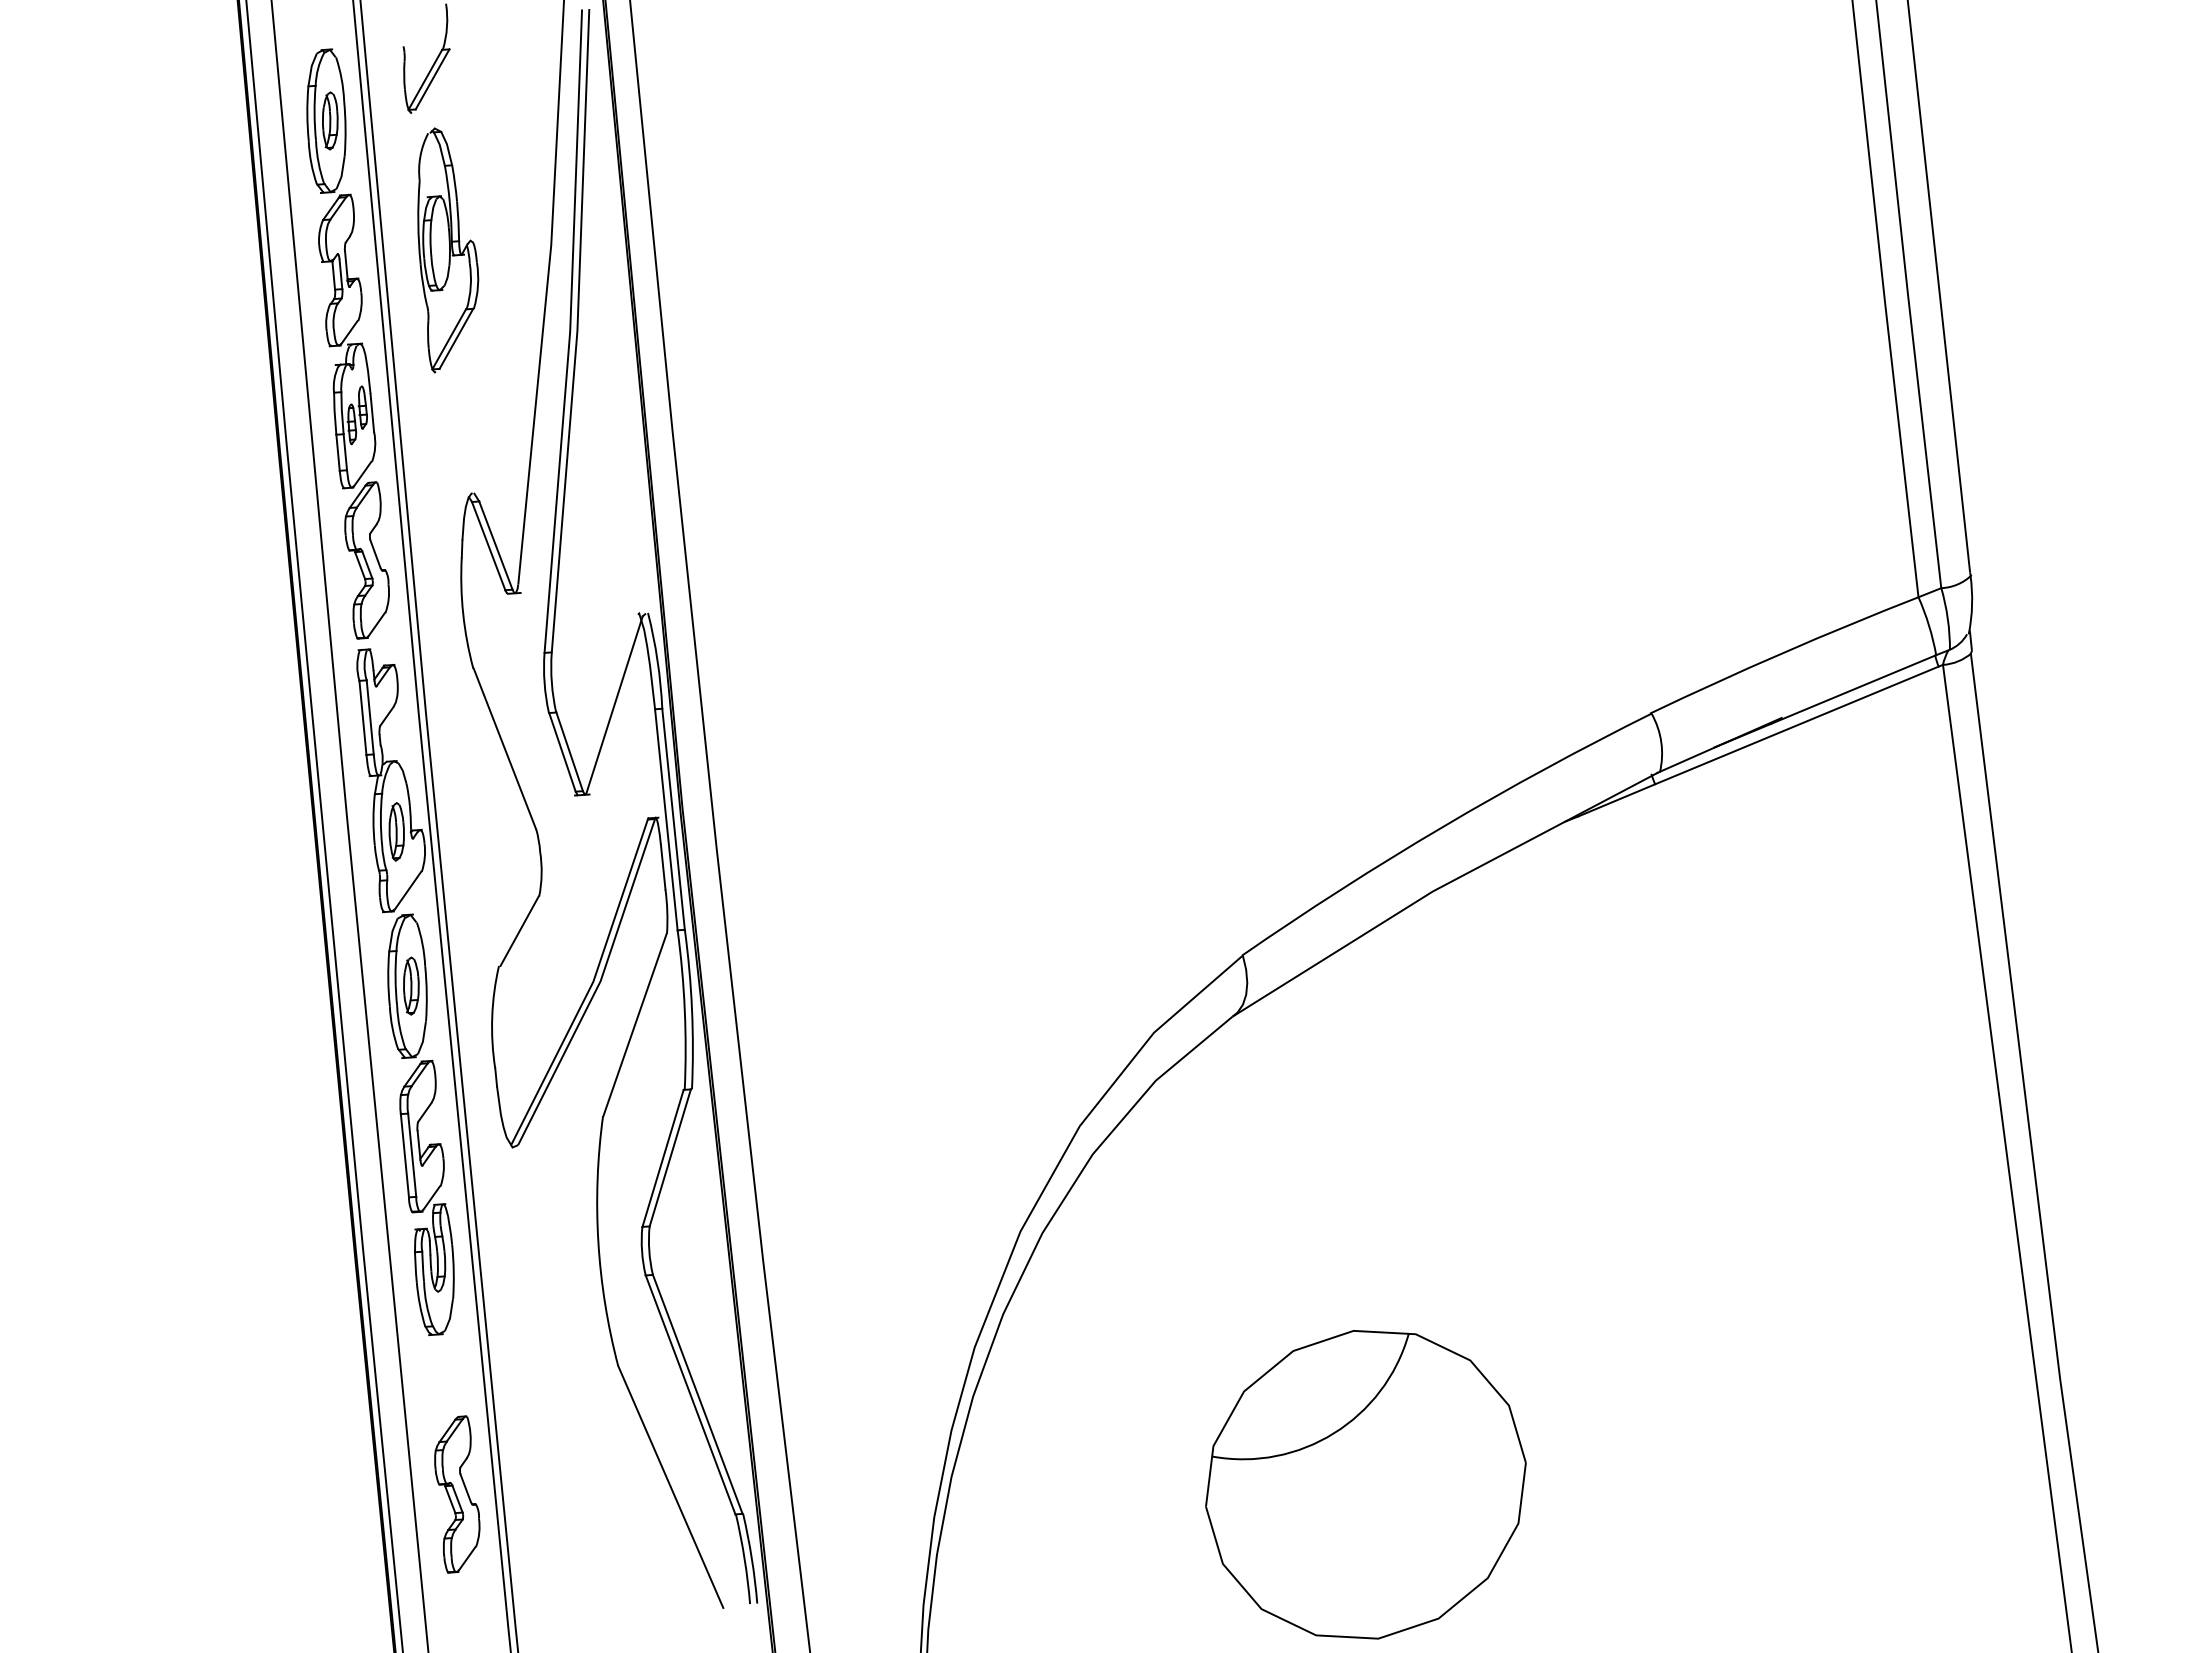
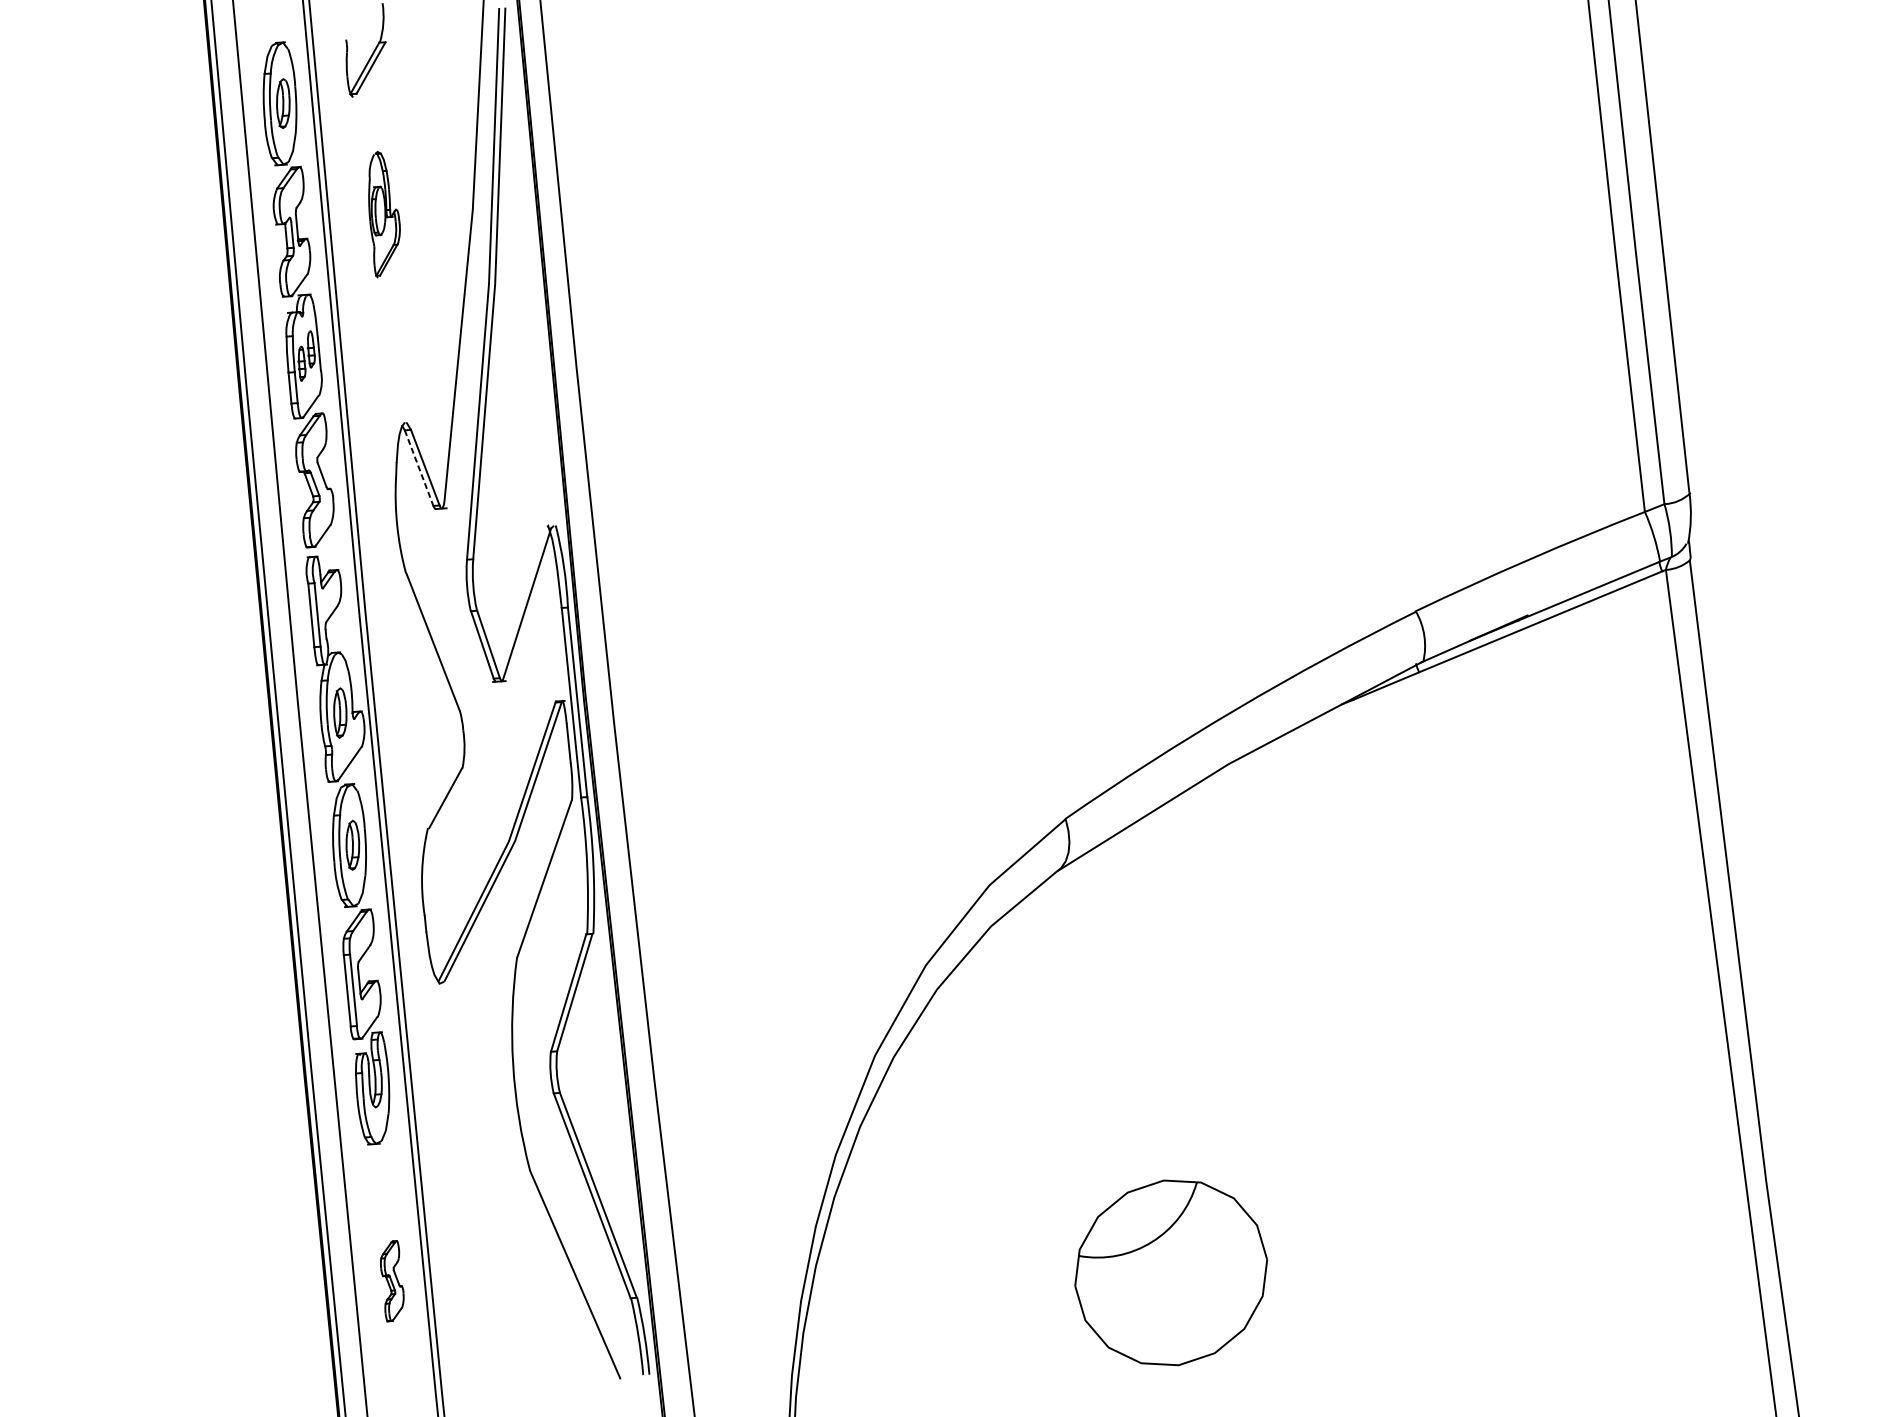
part: (448, 250) -> (384, 214), size x0.6
line: (488, 546) -> (418, 468), solid -> dashed
part: (1365, 1484) -> (1170, 1272), size x0.7
part: (457, 1494) -> (392, 1281), size x0.6

